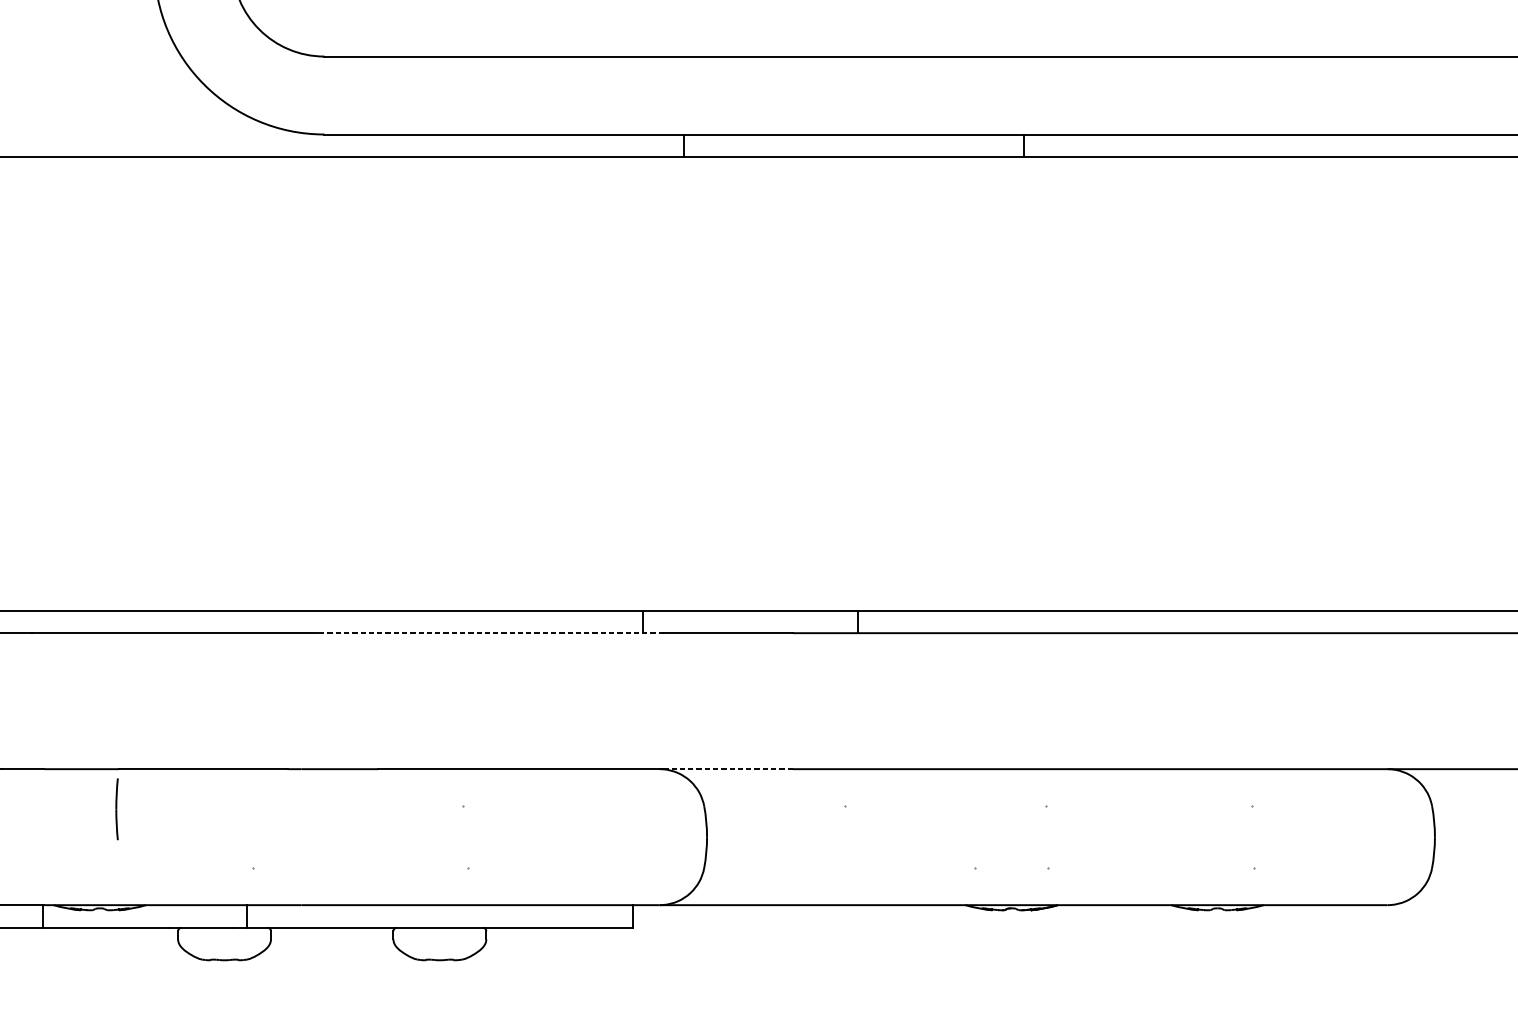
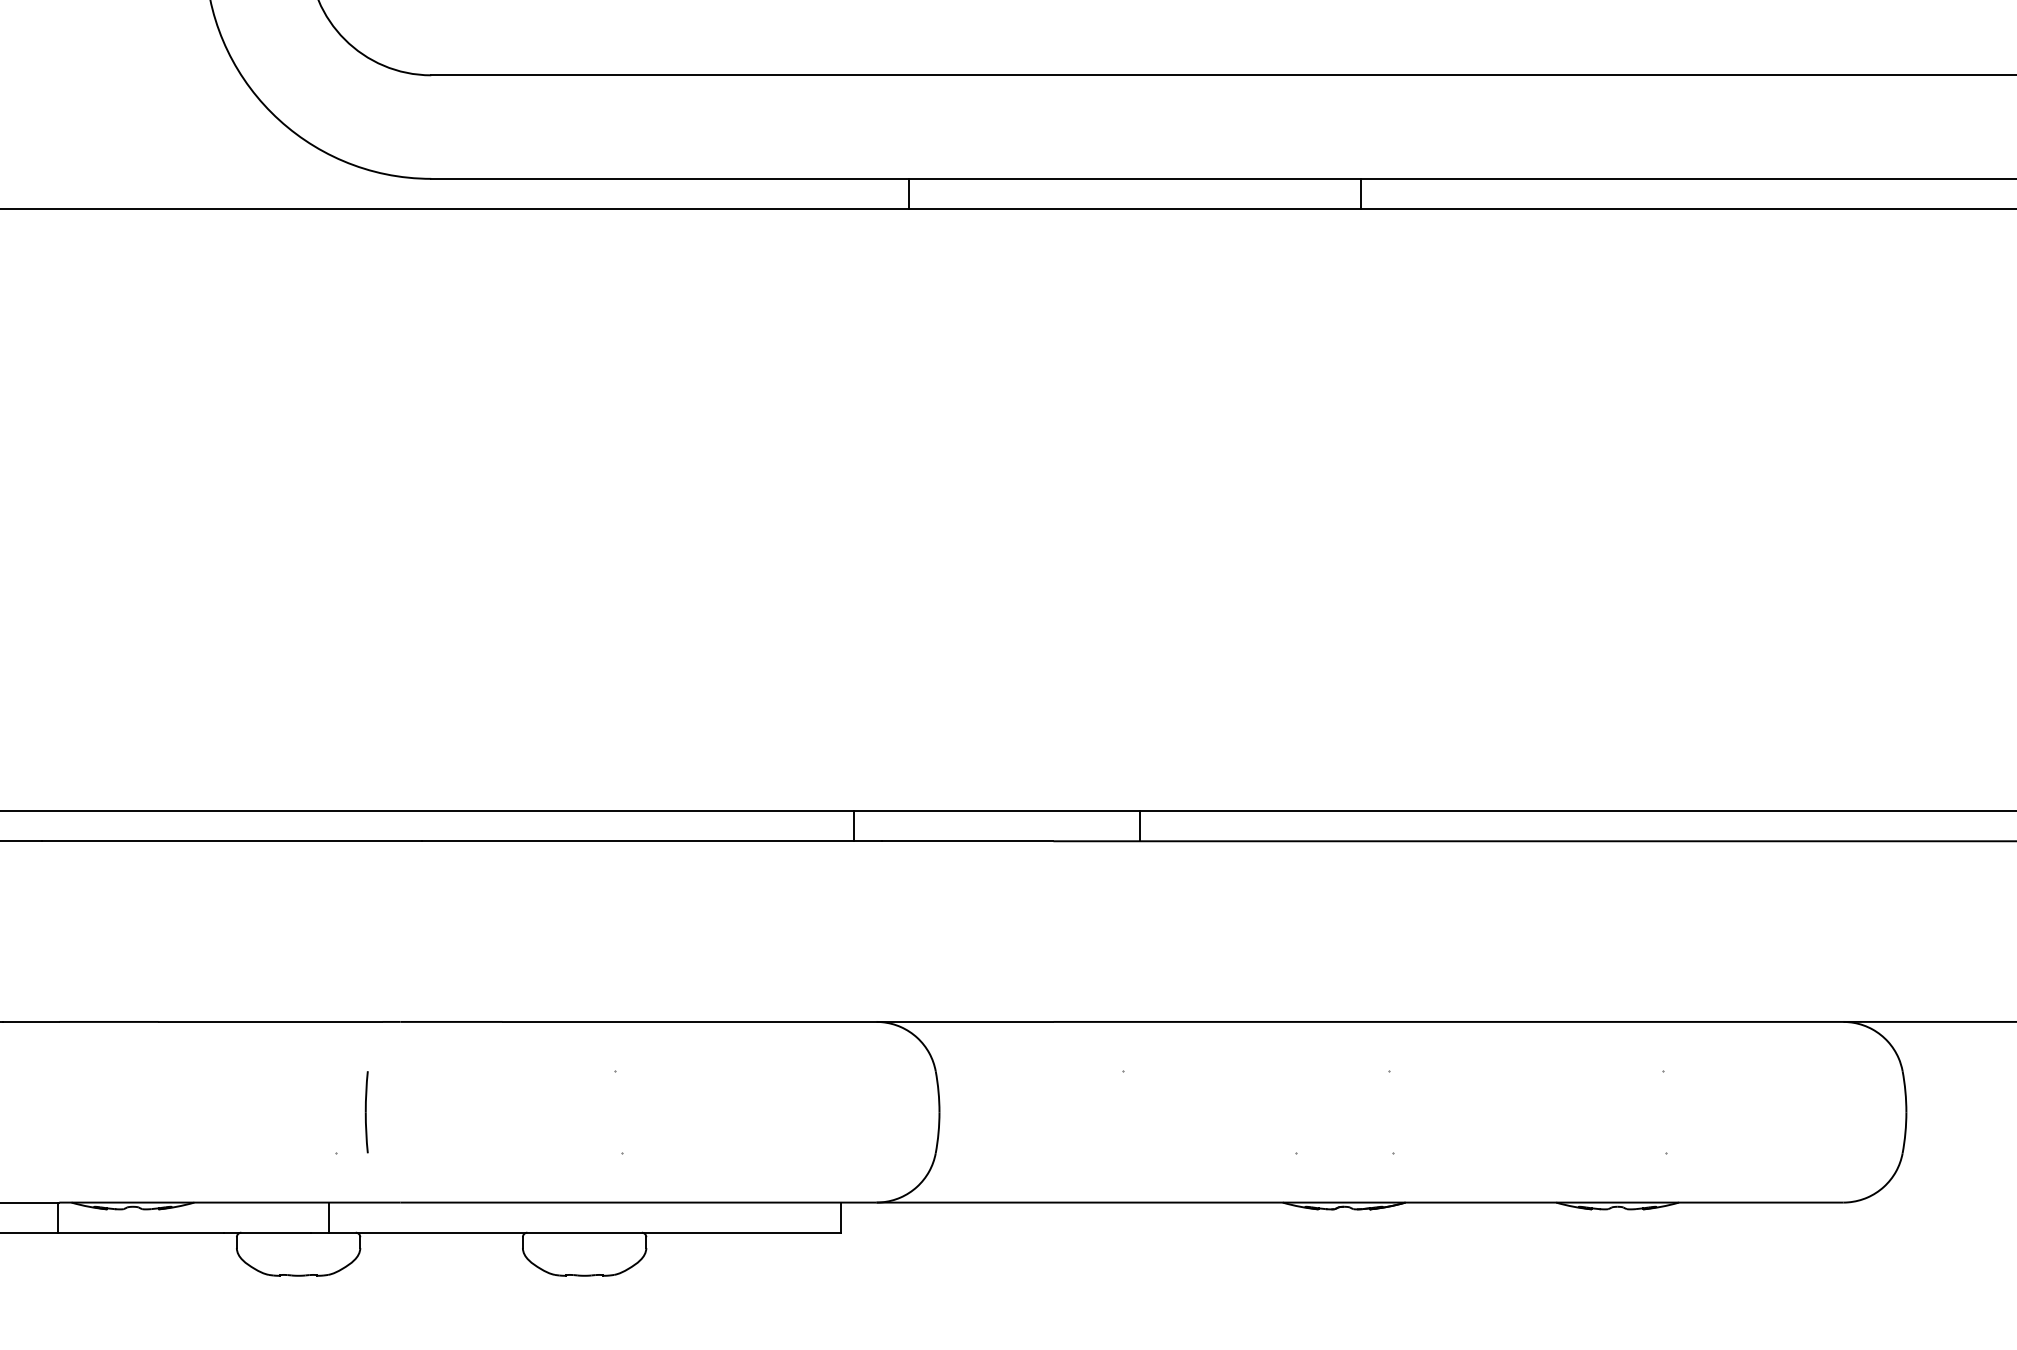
line: (491, 633) -> (652, 841), dashed -> solid
line: (728, 768) -> (967, 1021), dashed -> solid
part: (116, 809) -> (366, 1112), moved

